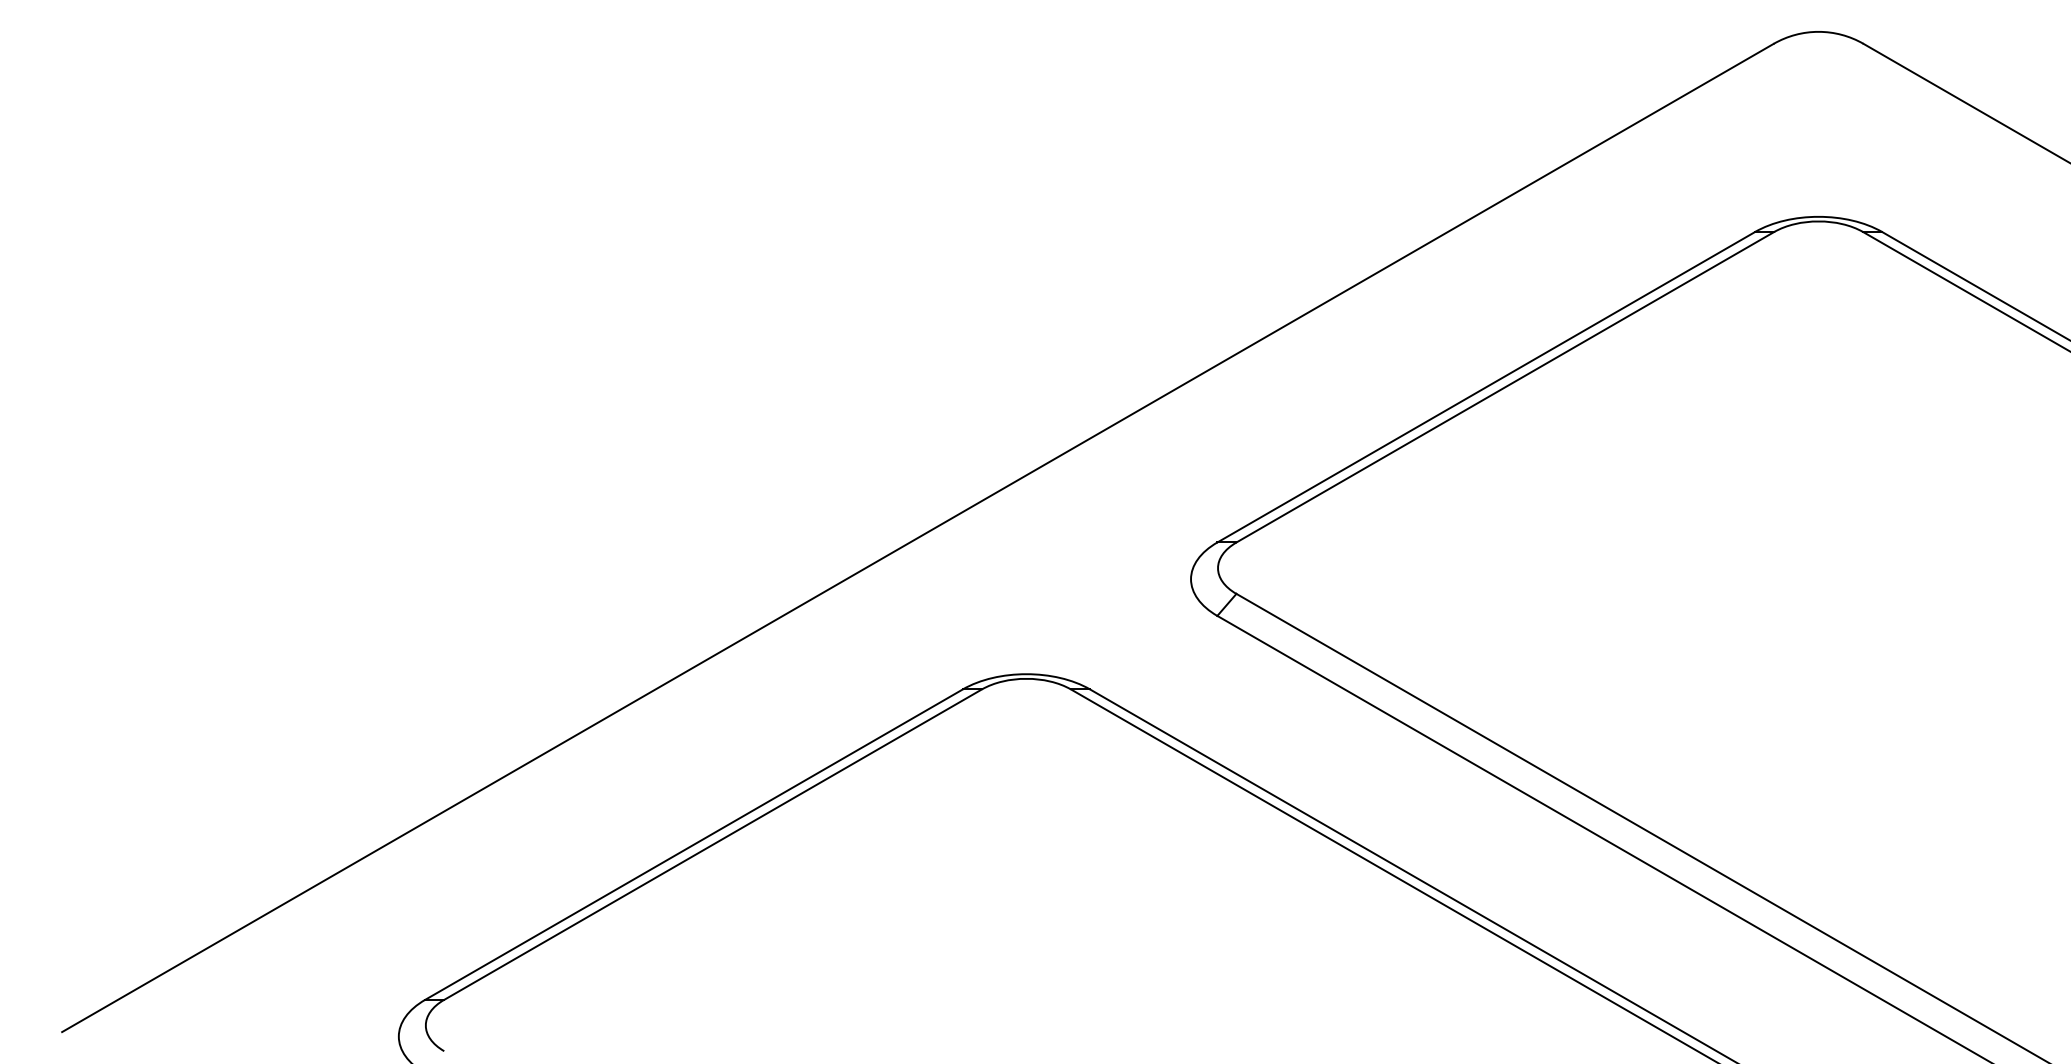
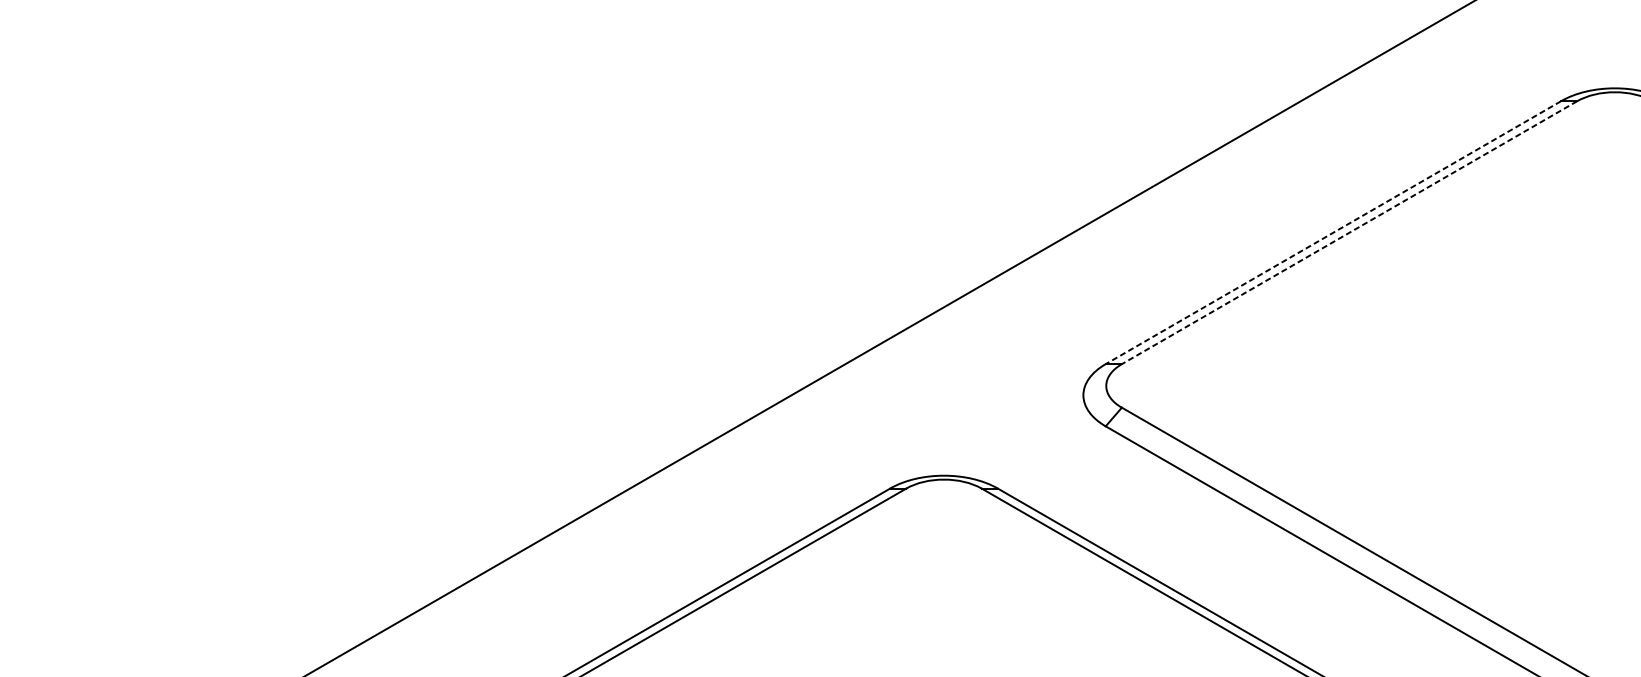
line: (1485, 387) -> (1332, 232), solid -> dashed
line: (1504, 387) -> (1348, 232), solid -> dashed

